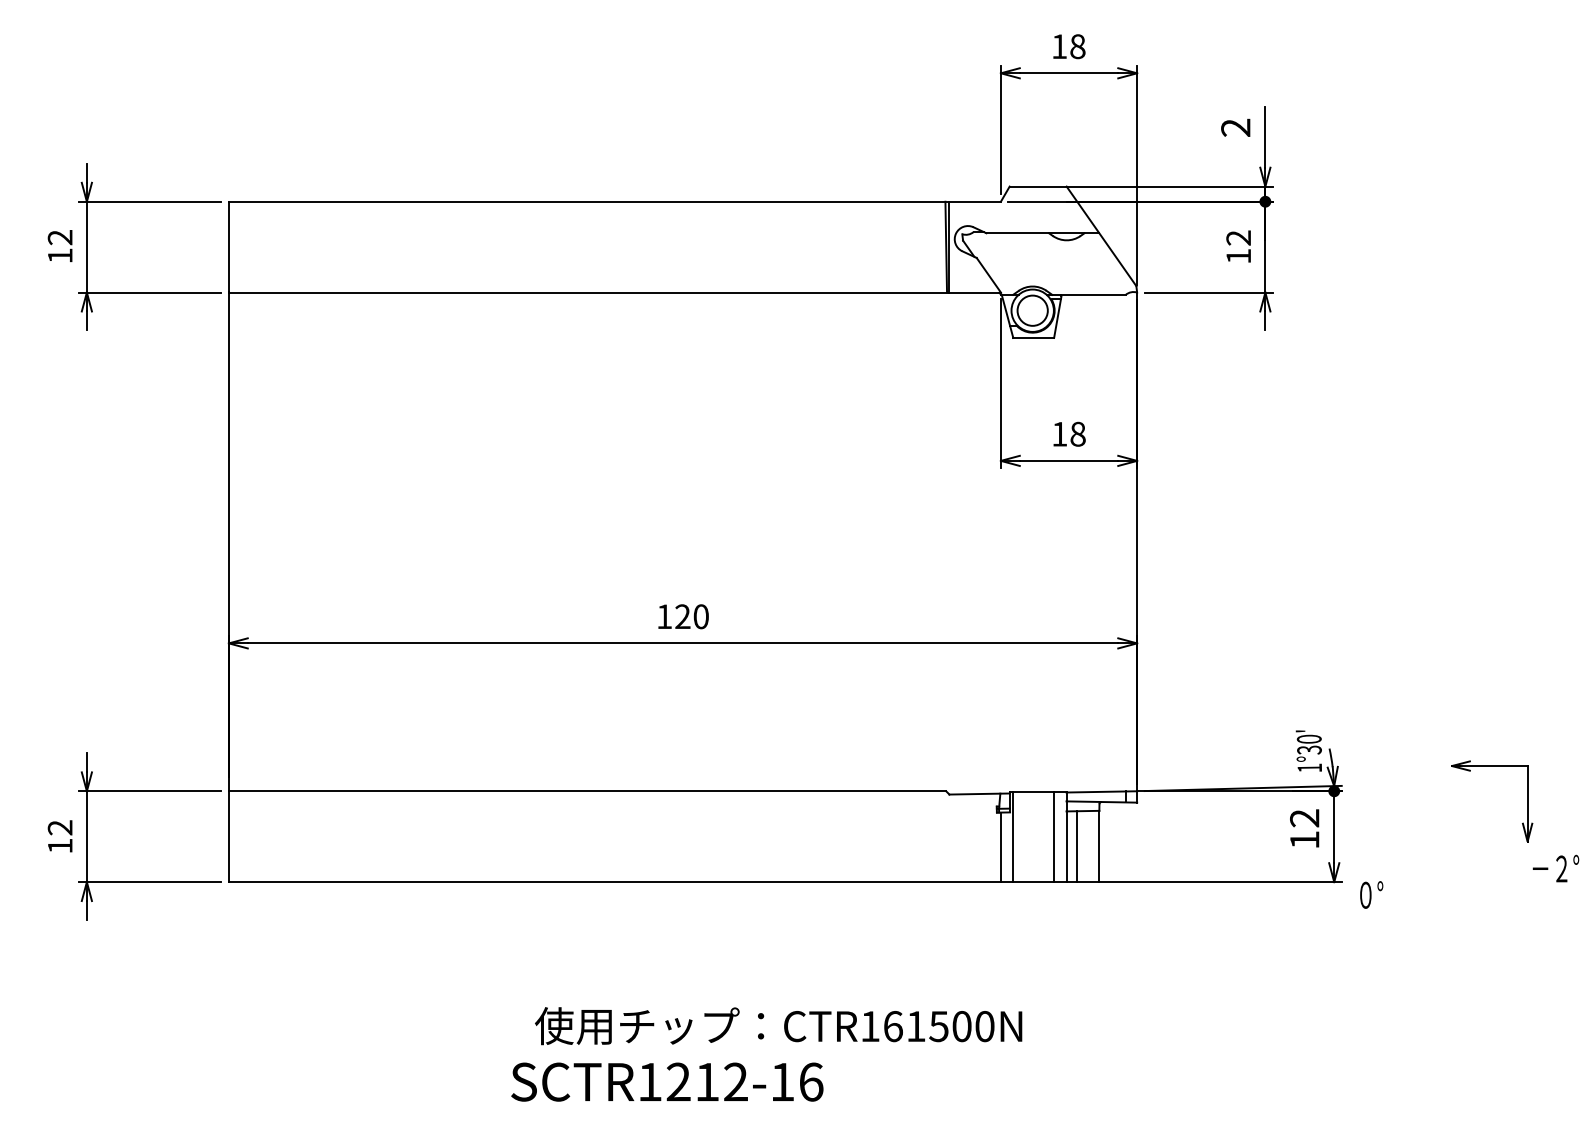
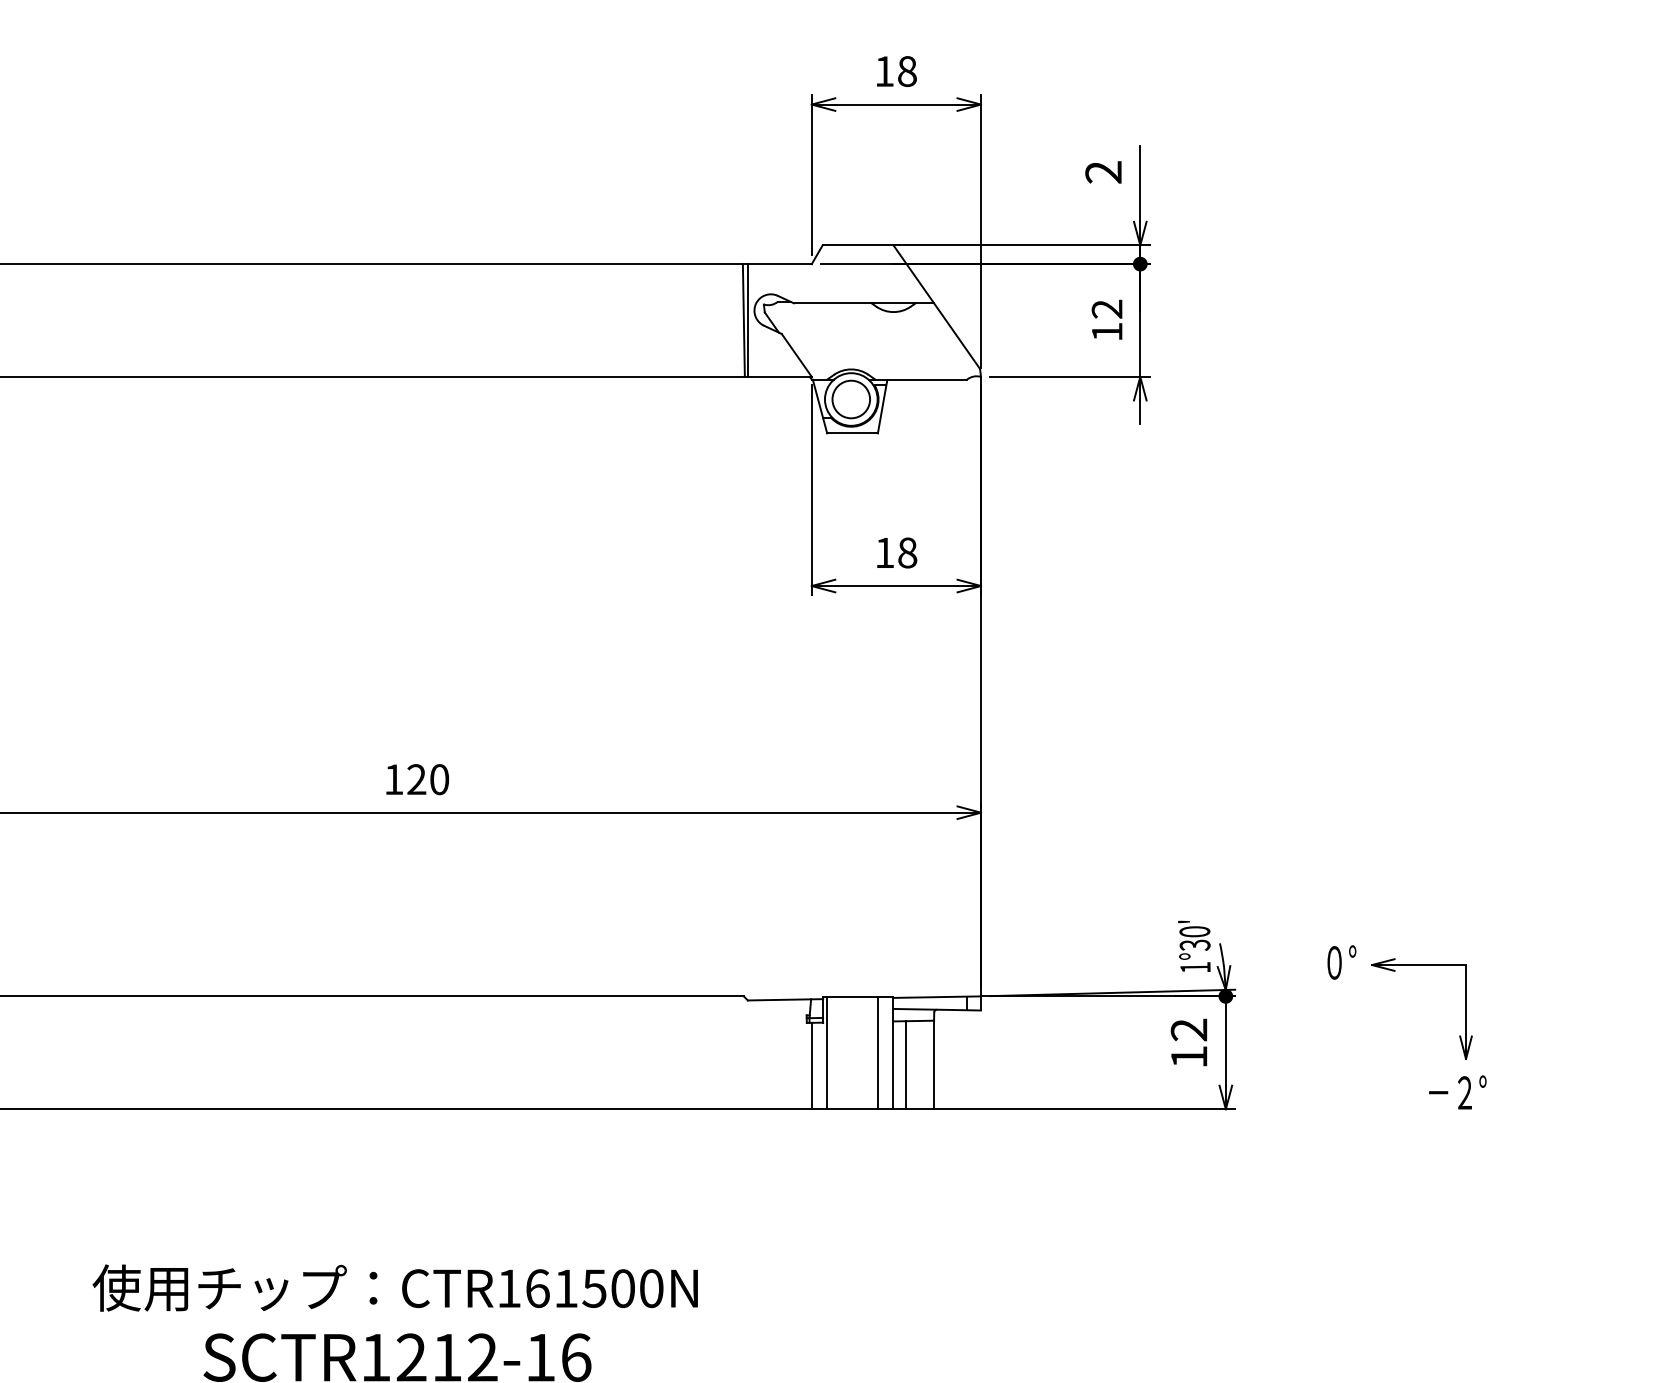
text: (1555, 868) -> (1457, 1092), moved
text: (1371, 894) -> (1341, 961), moved
text: (778, 1026) -> (395, 1288), moved

